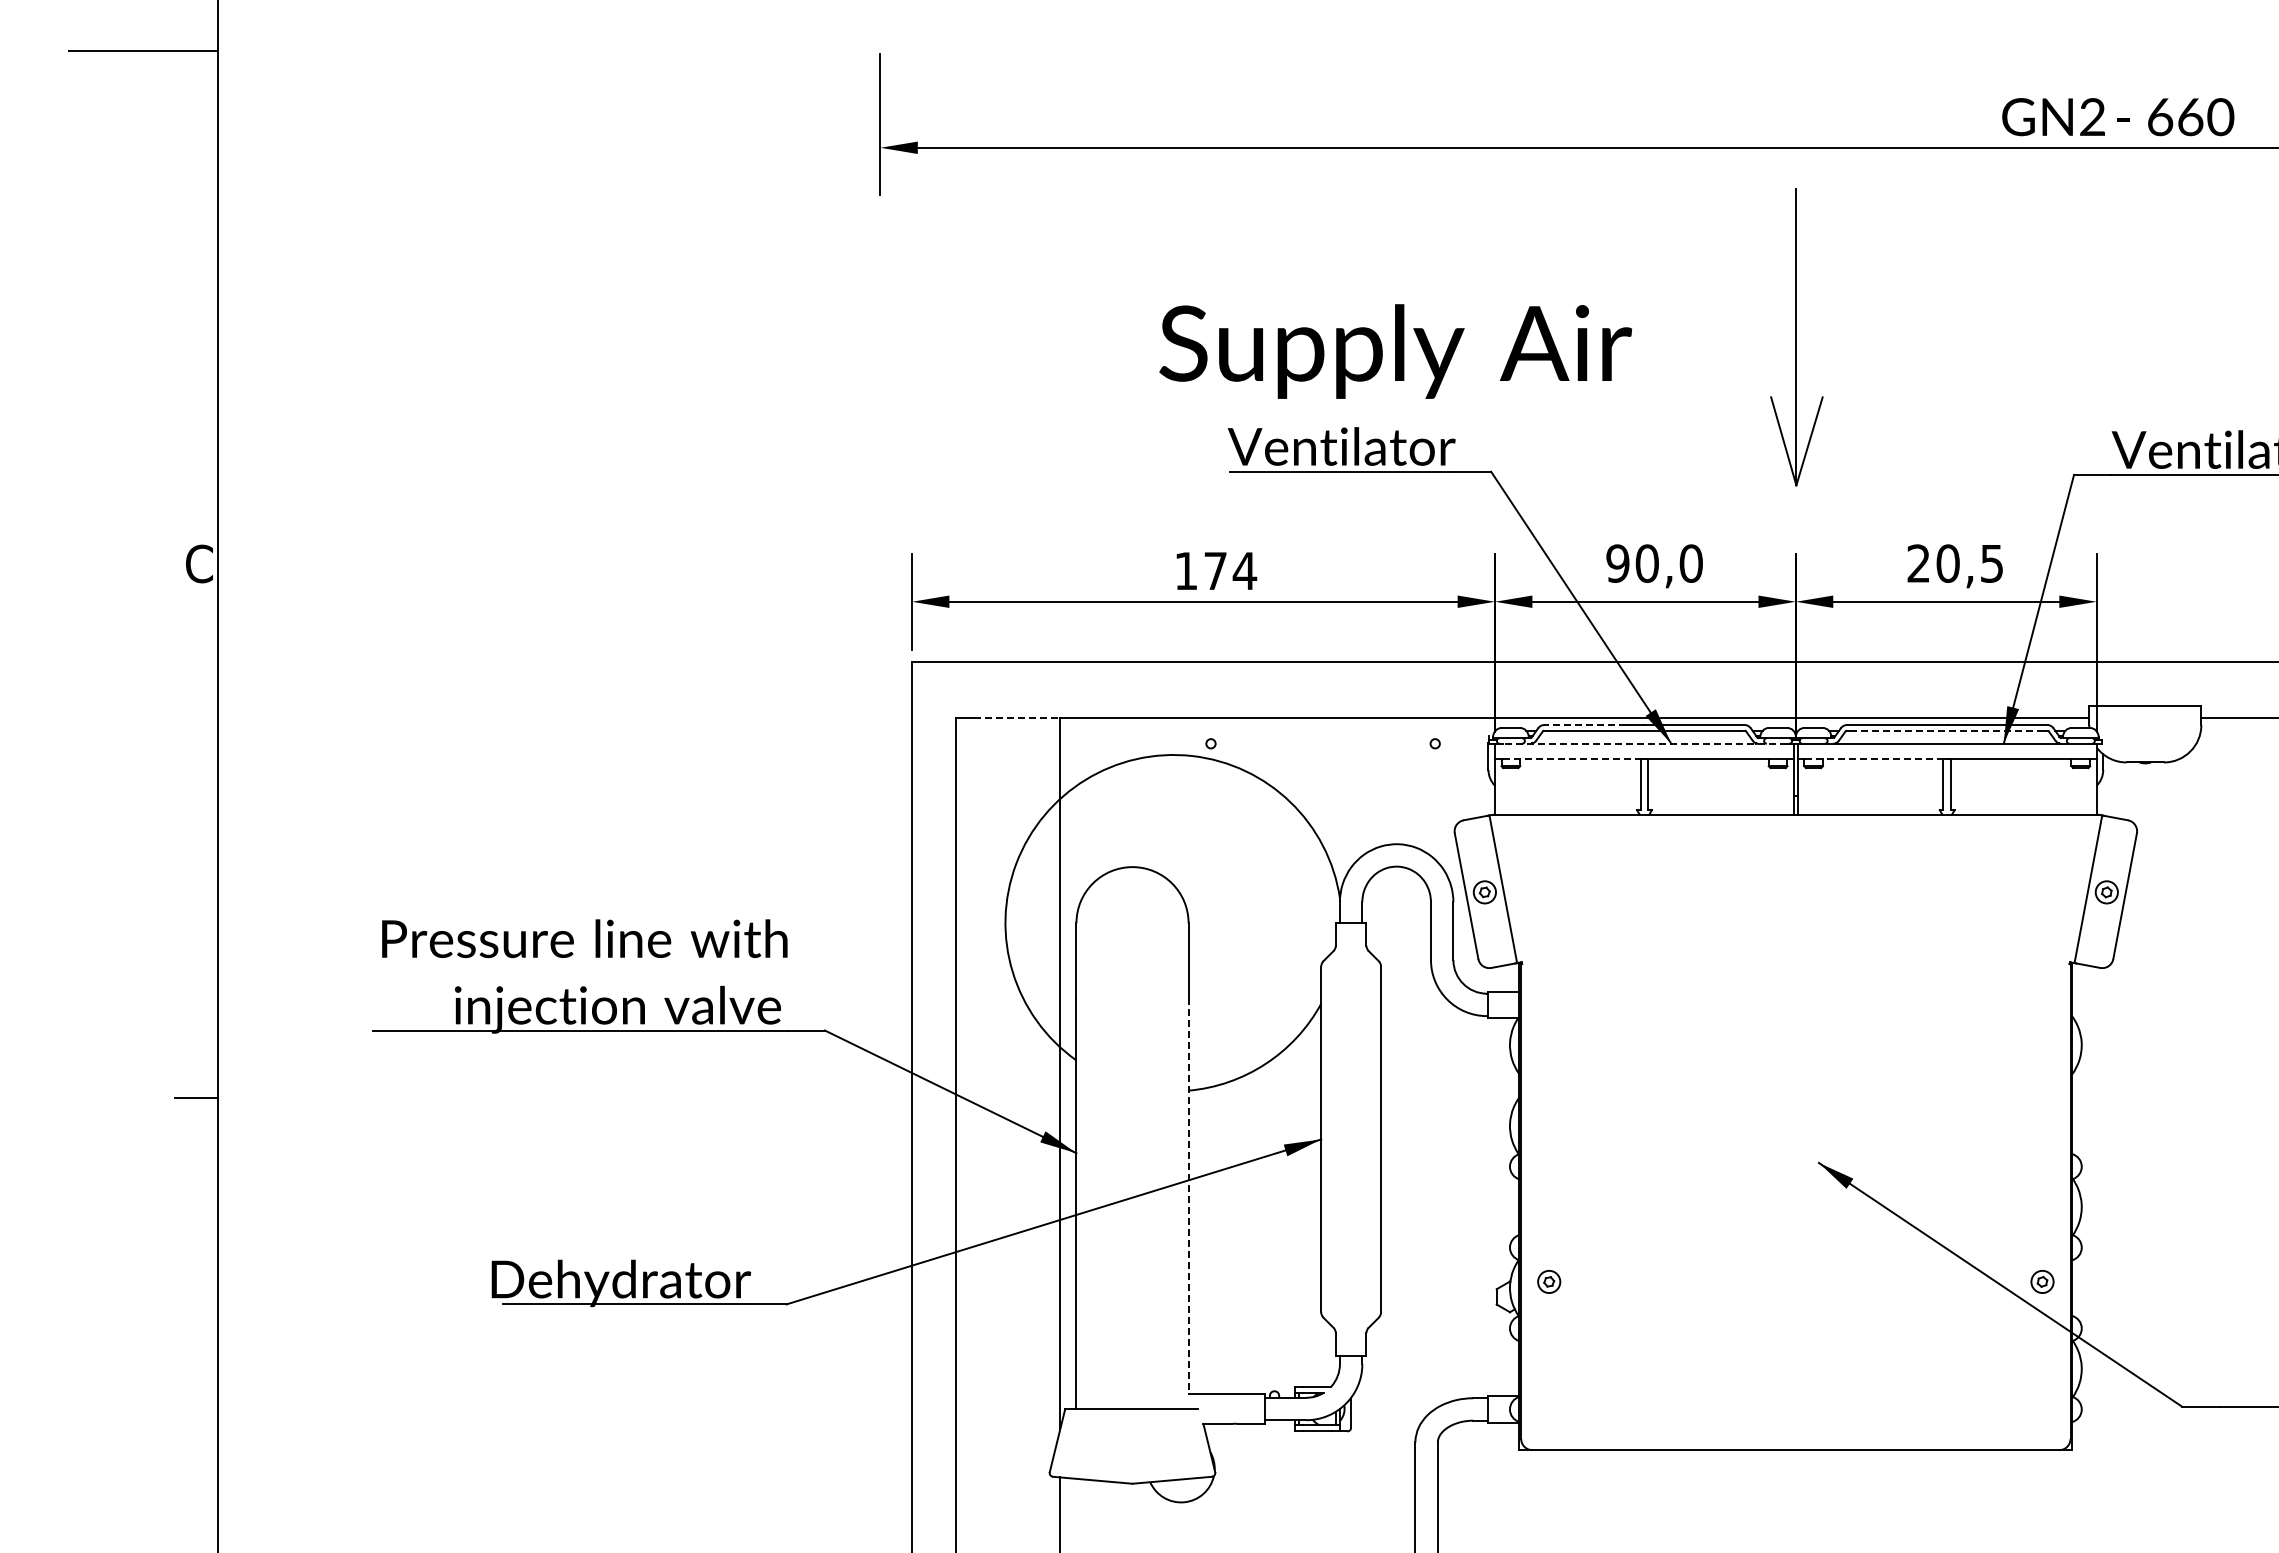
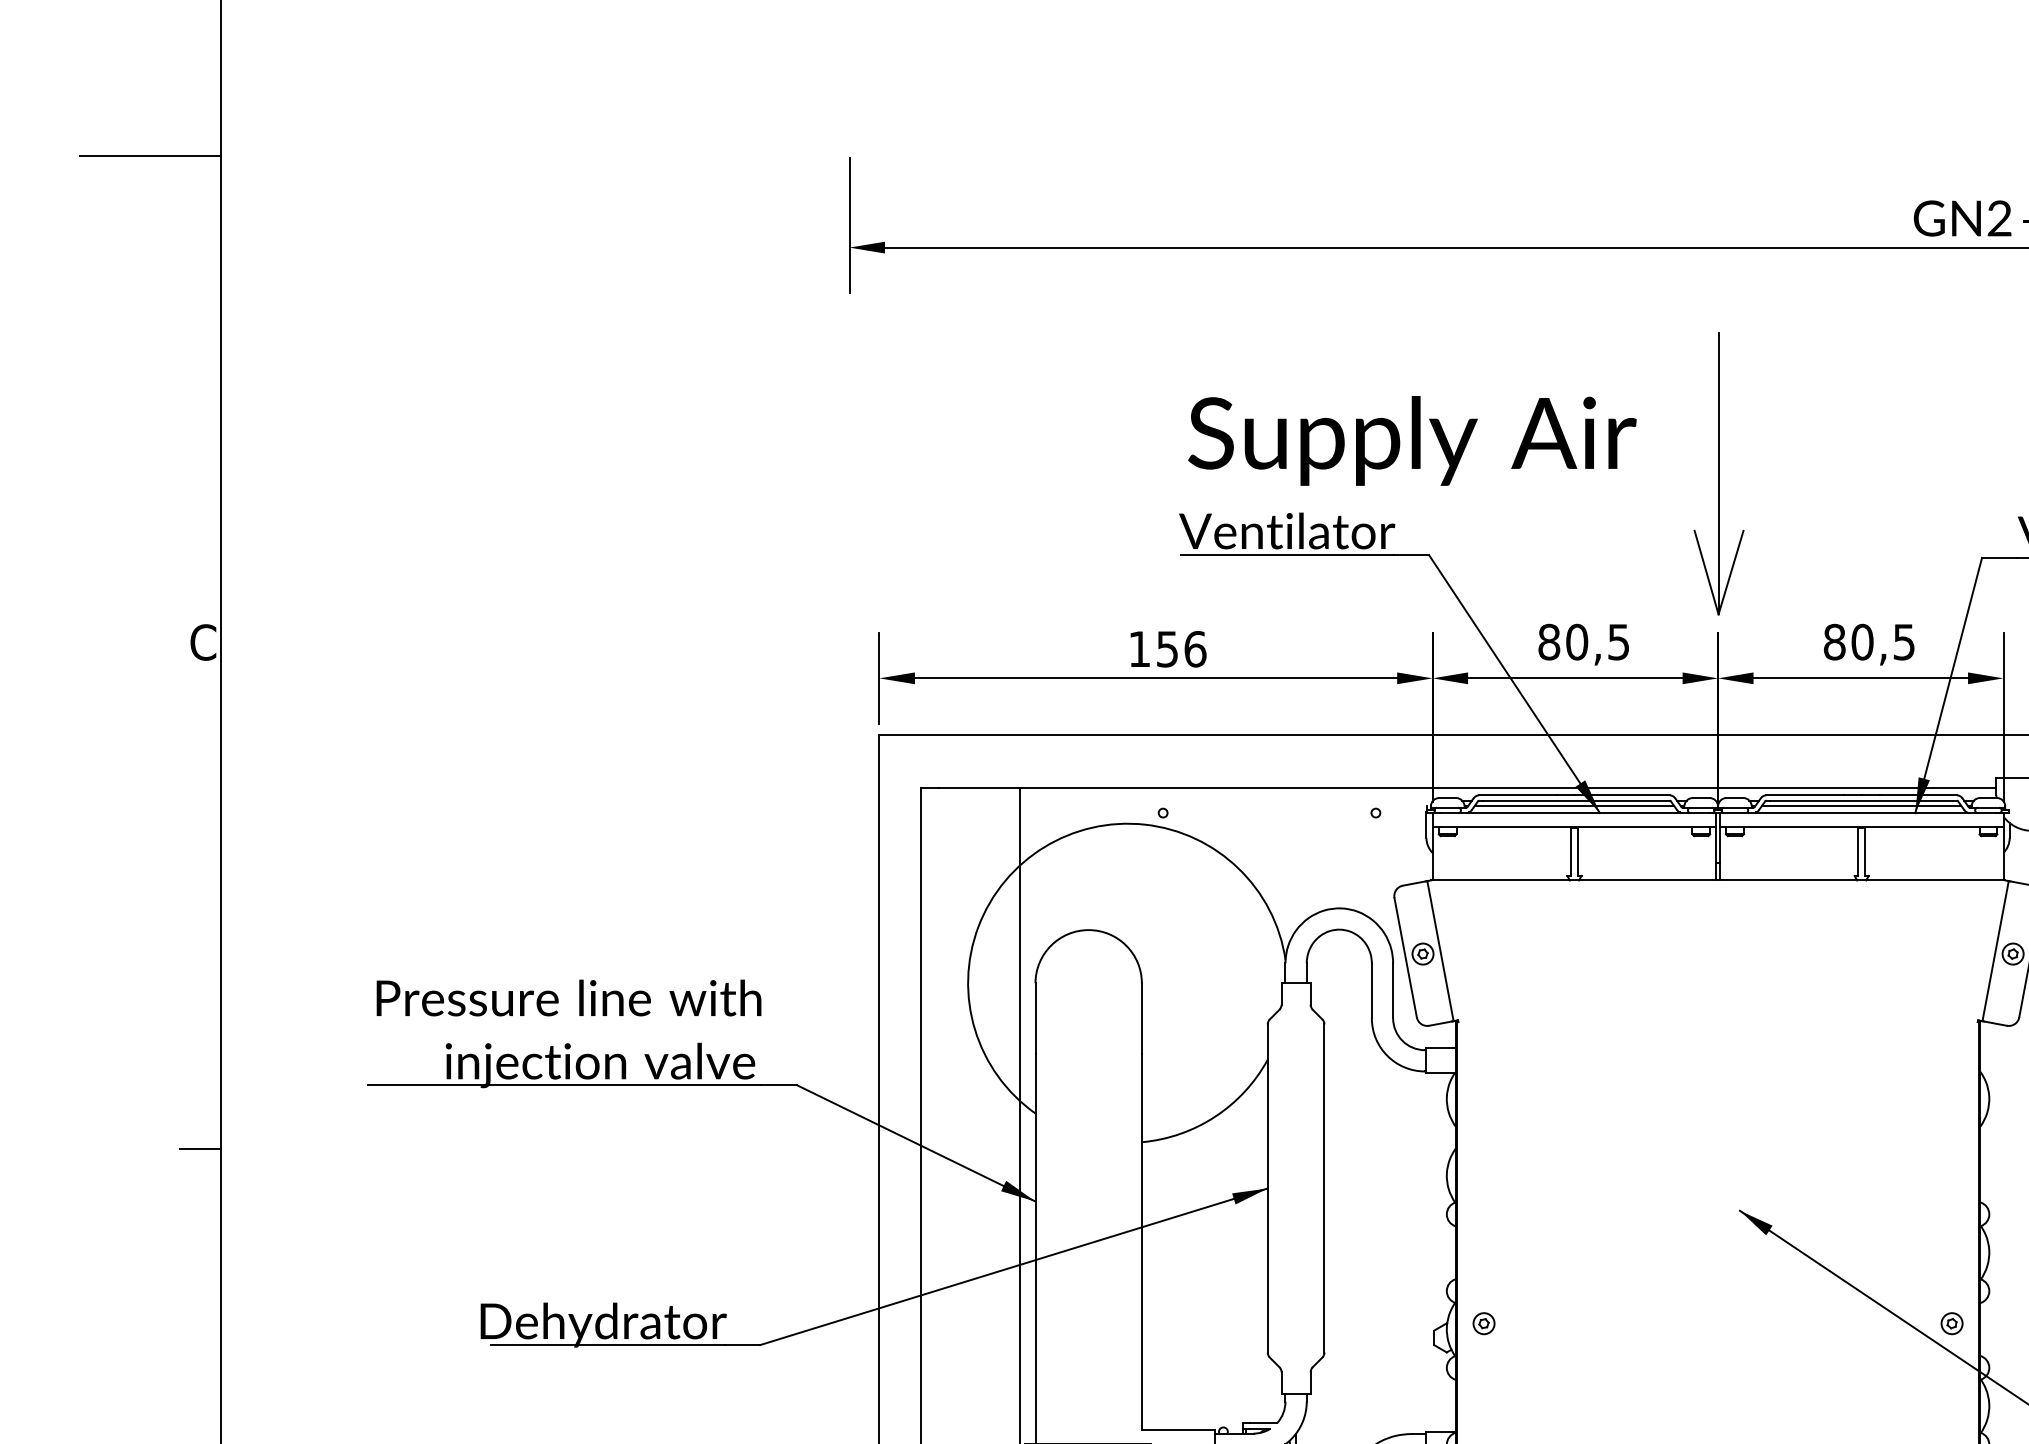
part: (1796, 337) -> (1718, 474), moved
text: (1395, 351) -> (1412, 440), moved
text: (1654, 563) -> (1583, 642), 90,0 -> 80,5
text: (1918, 563) -> (1834, 642), 20,5 -> 80,5
text: (1230, 570) -> (1181, 648), 174 -> 156
line: (1017, 717) -> (979, 788), dashed -> solid
line: (1584, 725) -> (1517, 795), dashed -> solid
line: (1946, 730) -> (1860, 800), dashed -> solid
line: (1644, 736) -> (1574, 806), added
line: (1947, 736) -> (1861, 806), added
line: (1644, 743) -> (1574, 812), dashed -> solid
line: (1574, 758) -> (1508, 827), dashed -> solid
line: (1876, 758) -> (1794, 827), dashed -> solid
line: (1188, 1196) -> (1141, 1242), dashed -> solid

